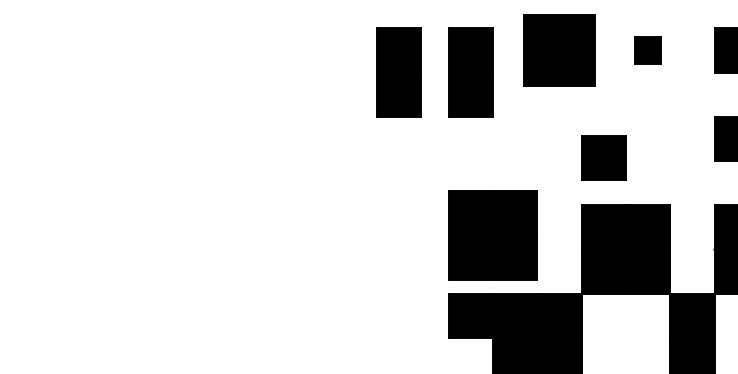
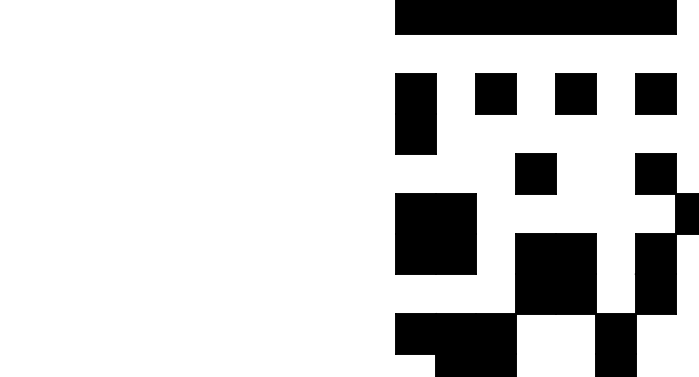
part: (559, 50) -> (495, 93), size x0.62
part: (647, 50) -> (575, 93), size x1.67
part: (398, 72) -> (350, 113), removed
part: (603, 157) -> (535, 173), moved
part: (492, 234) -> (435, 233), moved

